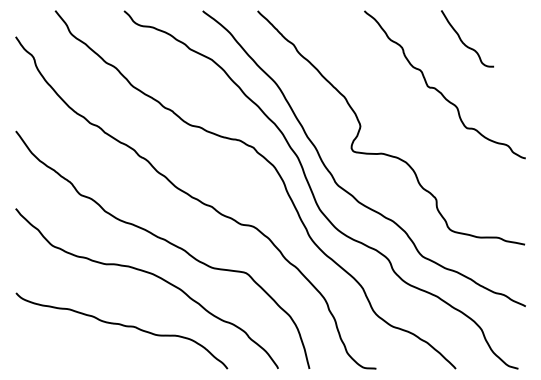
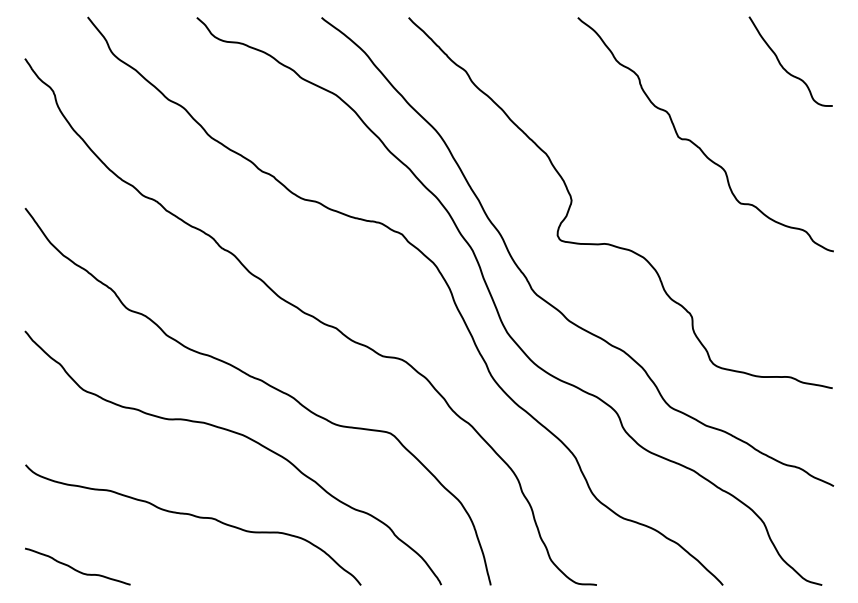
curve: (463, 41) -> (784, 65), moved
curve: (48, 358) -> (76, 568), added

